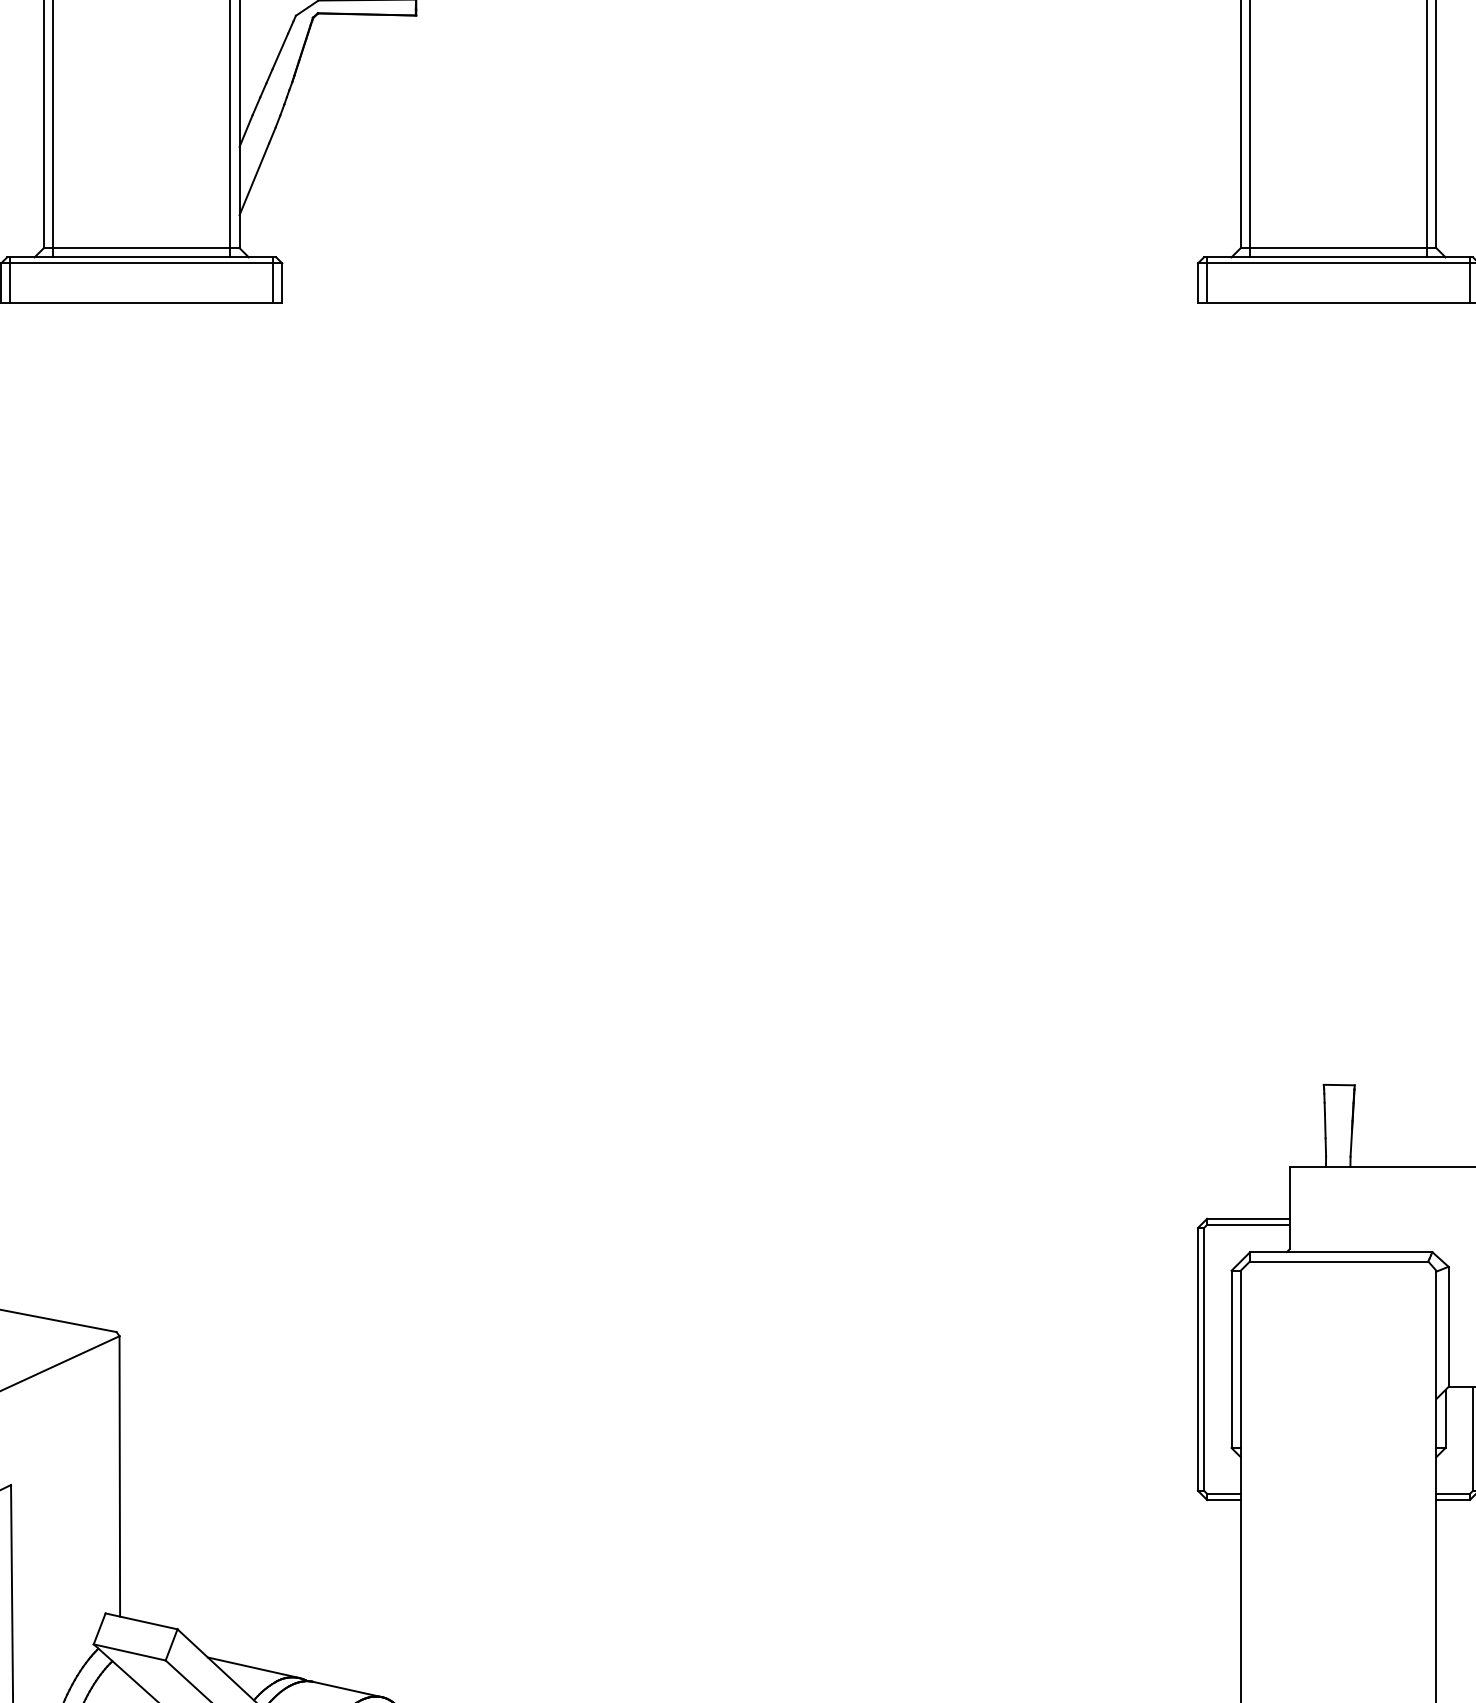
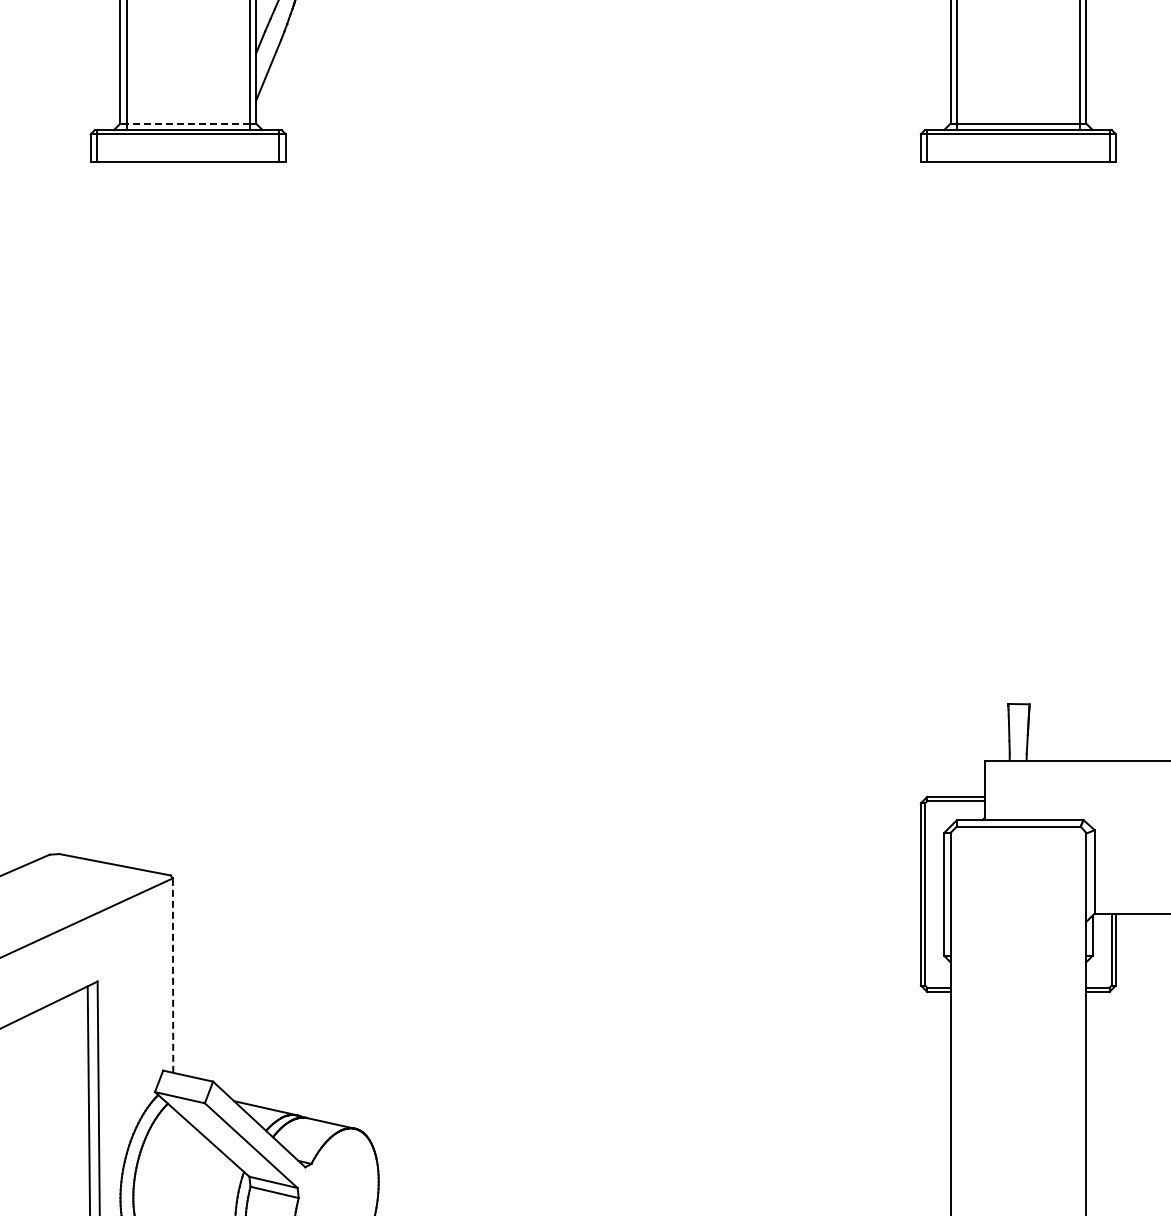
line: (142, 247) -> (188, 123), solid -> dashed
line: (120, 1476) -> (173, 975), solid -> dashed

